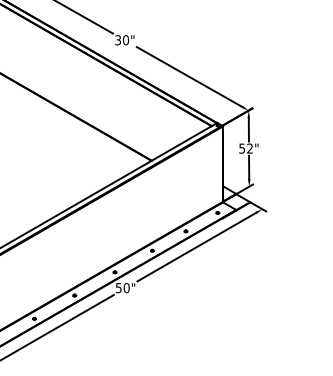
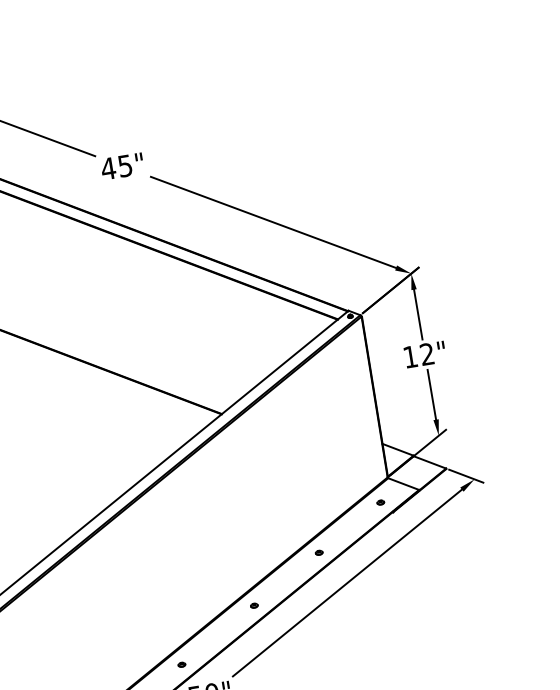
text: (121, 40) -> (115, 168), 30" -> 45"
text: (241, 148) -> (409, 356), 52" -> 12"

